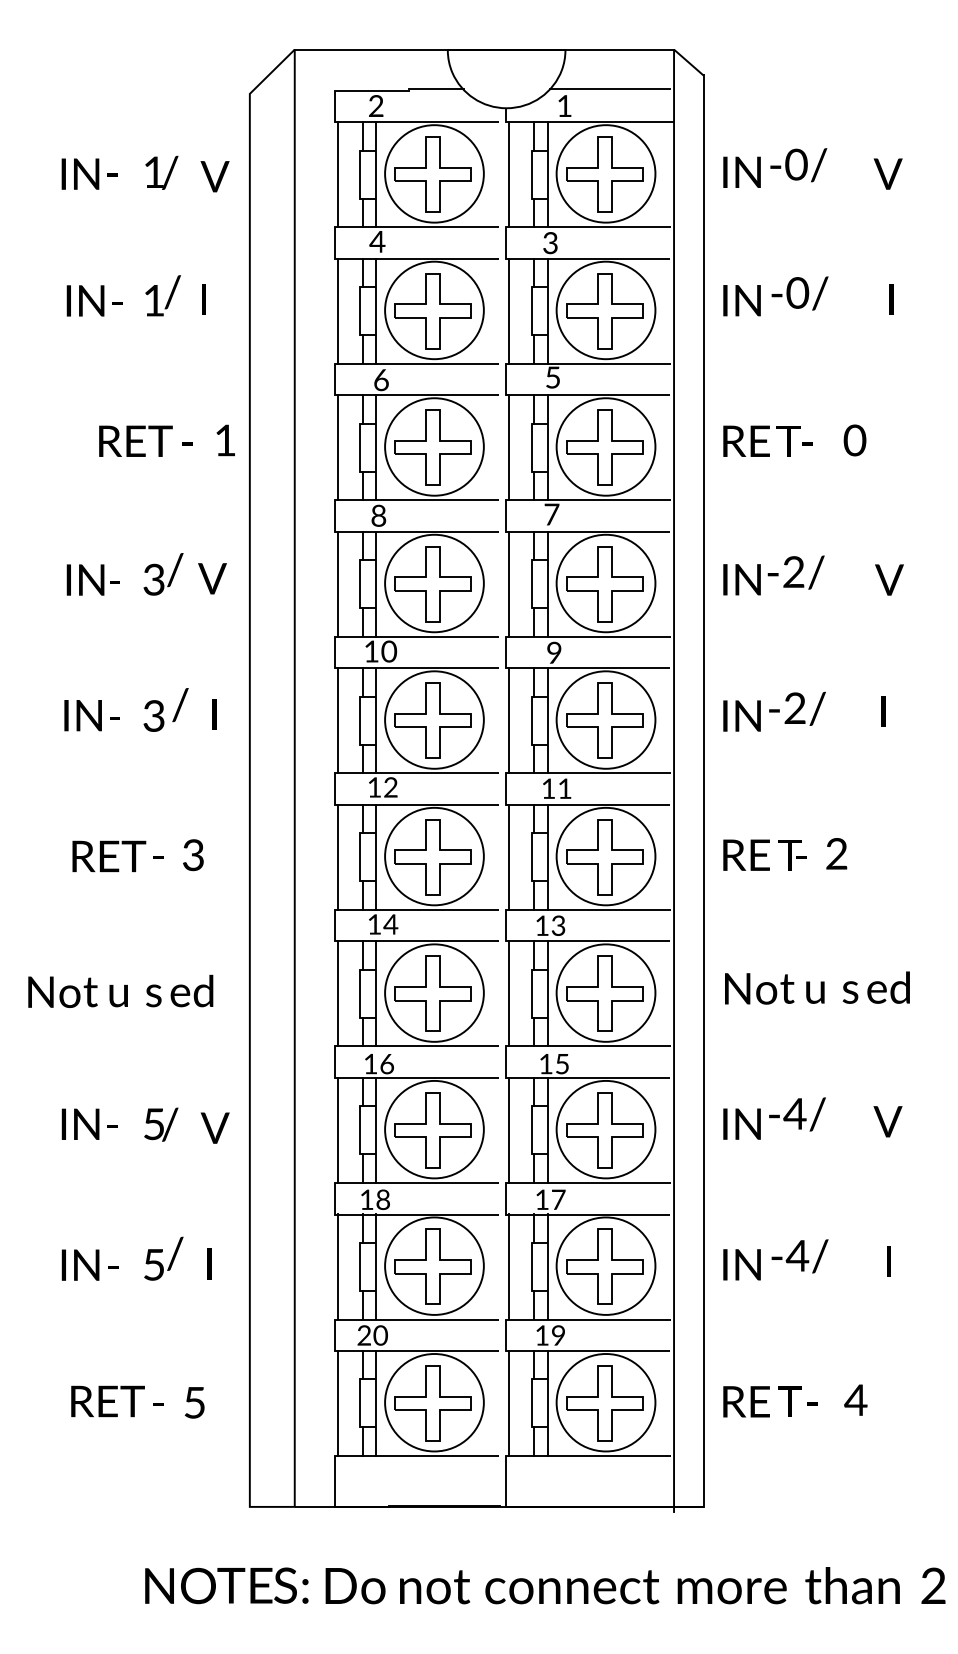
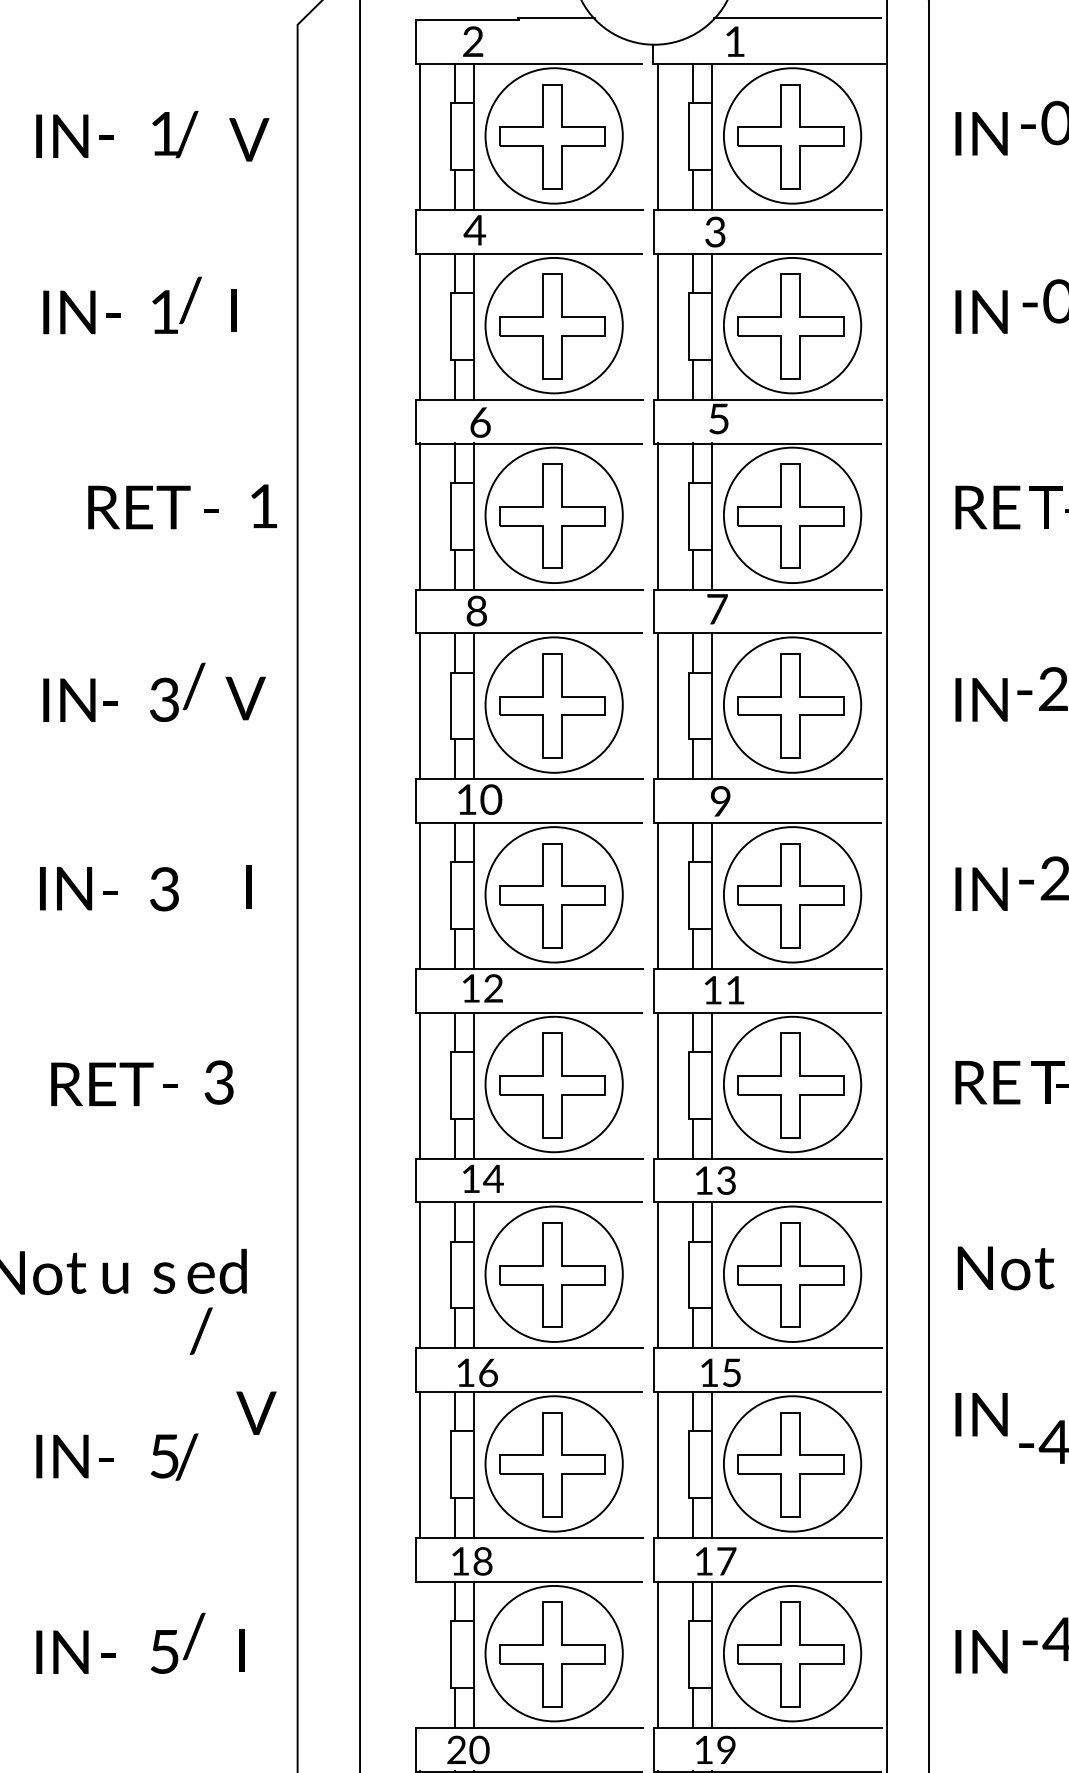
text: (180, 705) -> (201, 1331), moved
text: (741, 1123) -> (980, 1413), moved
text: (214, 1127) -> (255, 1412), moved
line: (337, 1266) -> (419, 1654), removed

